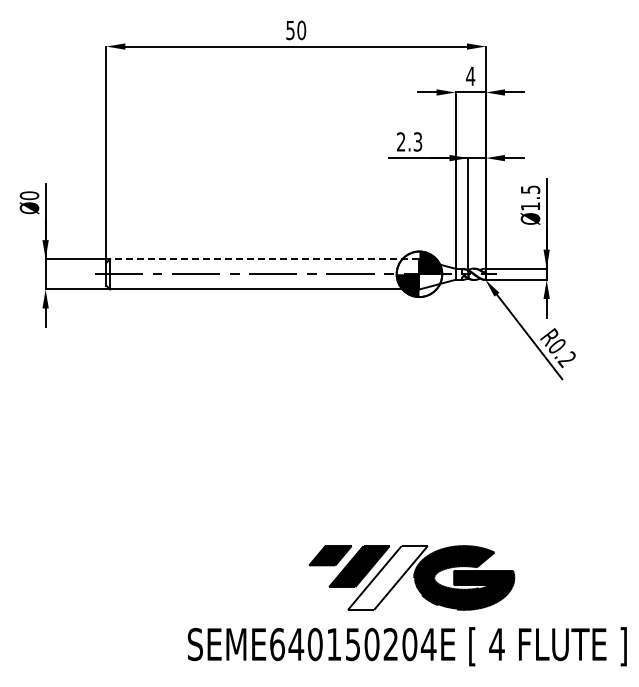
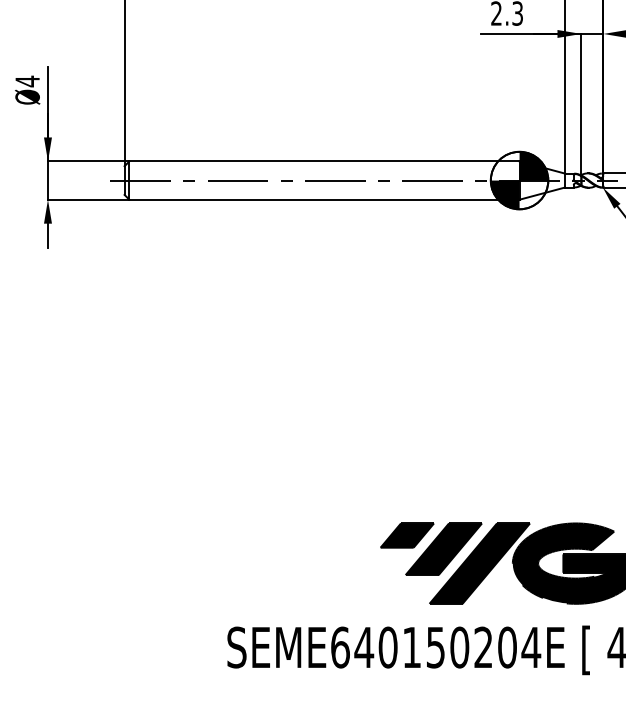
text: (29, 195) -> (27, 81), Ø0 -> Ø4
line: (264, 259) -> (324, 161), dashed -> solid
fill: (387, 577) -> (479, 563), added

